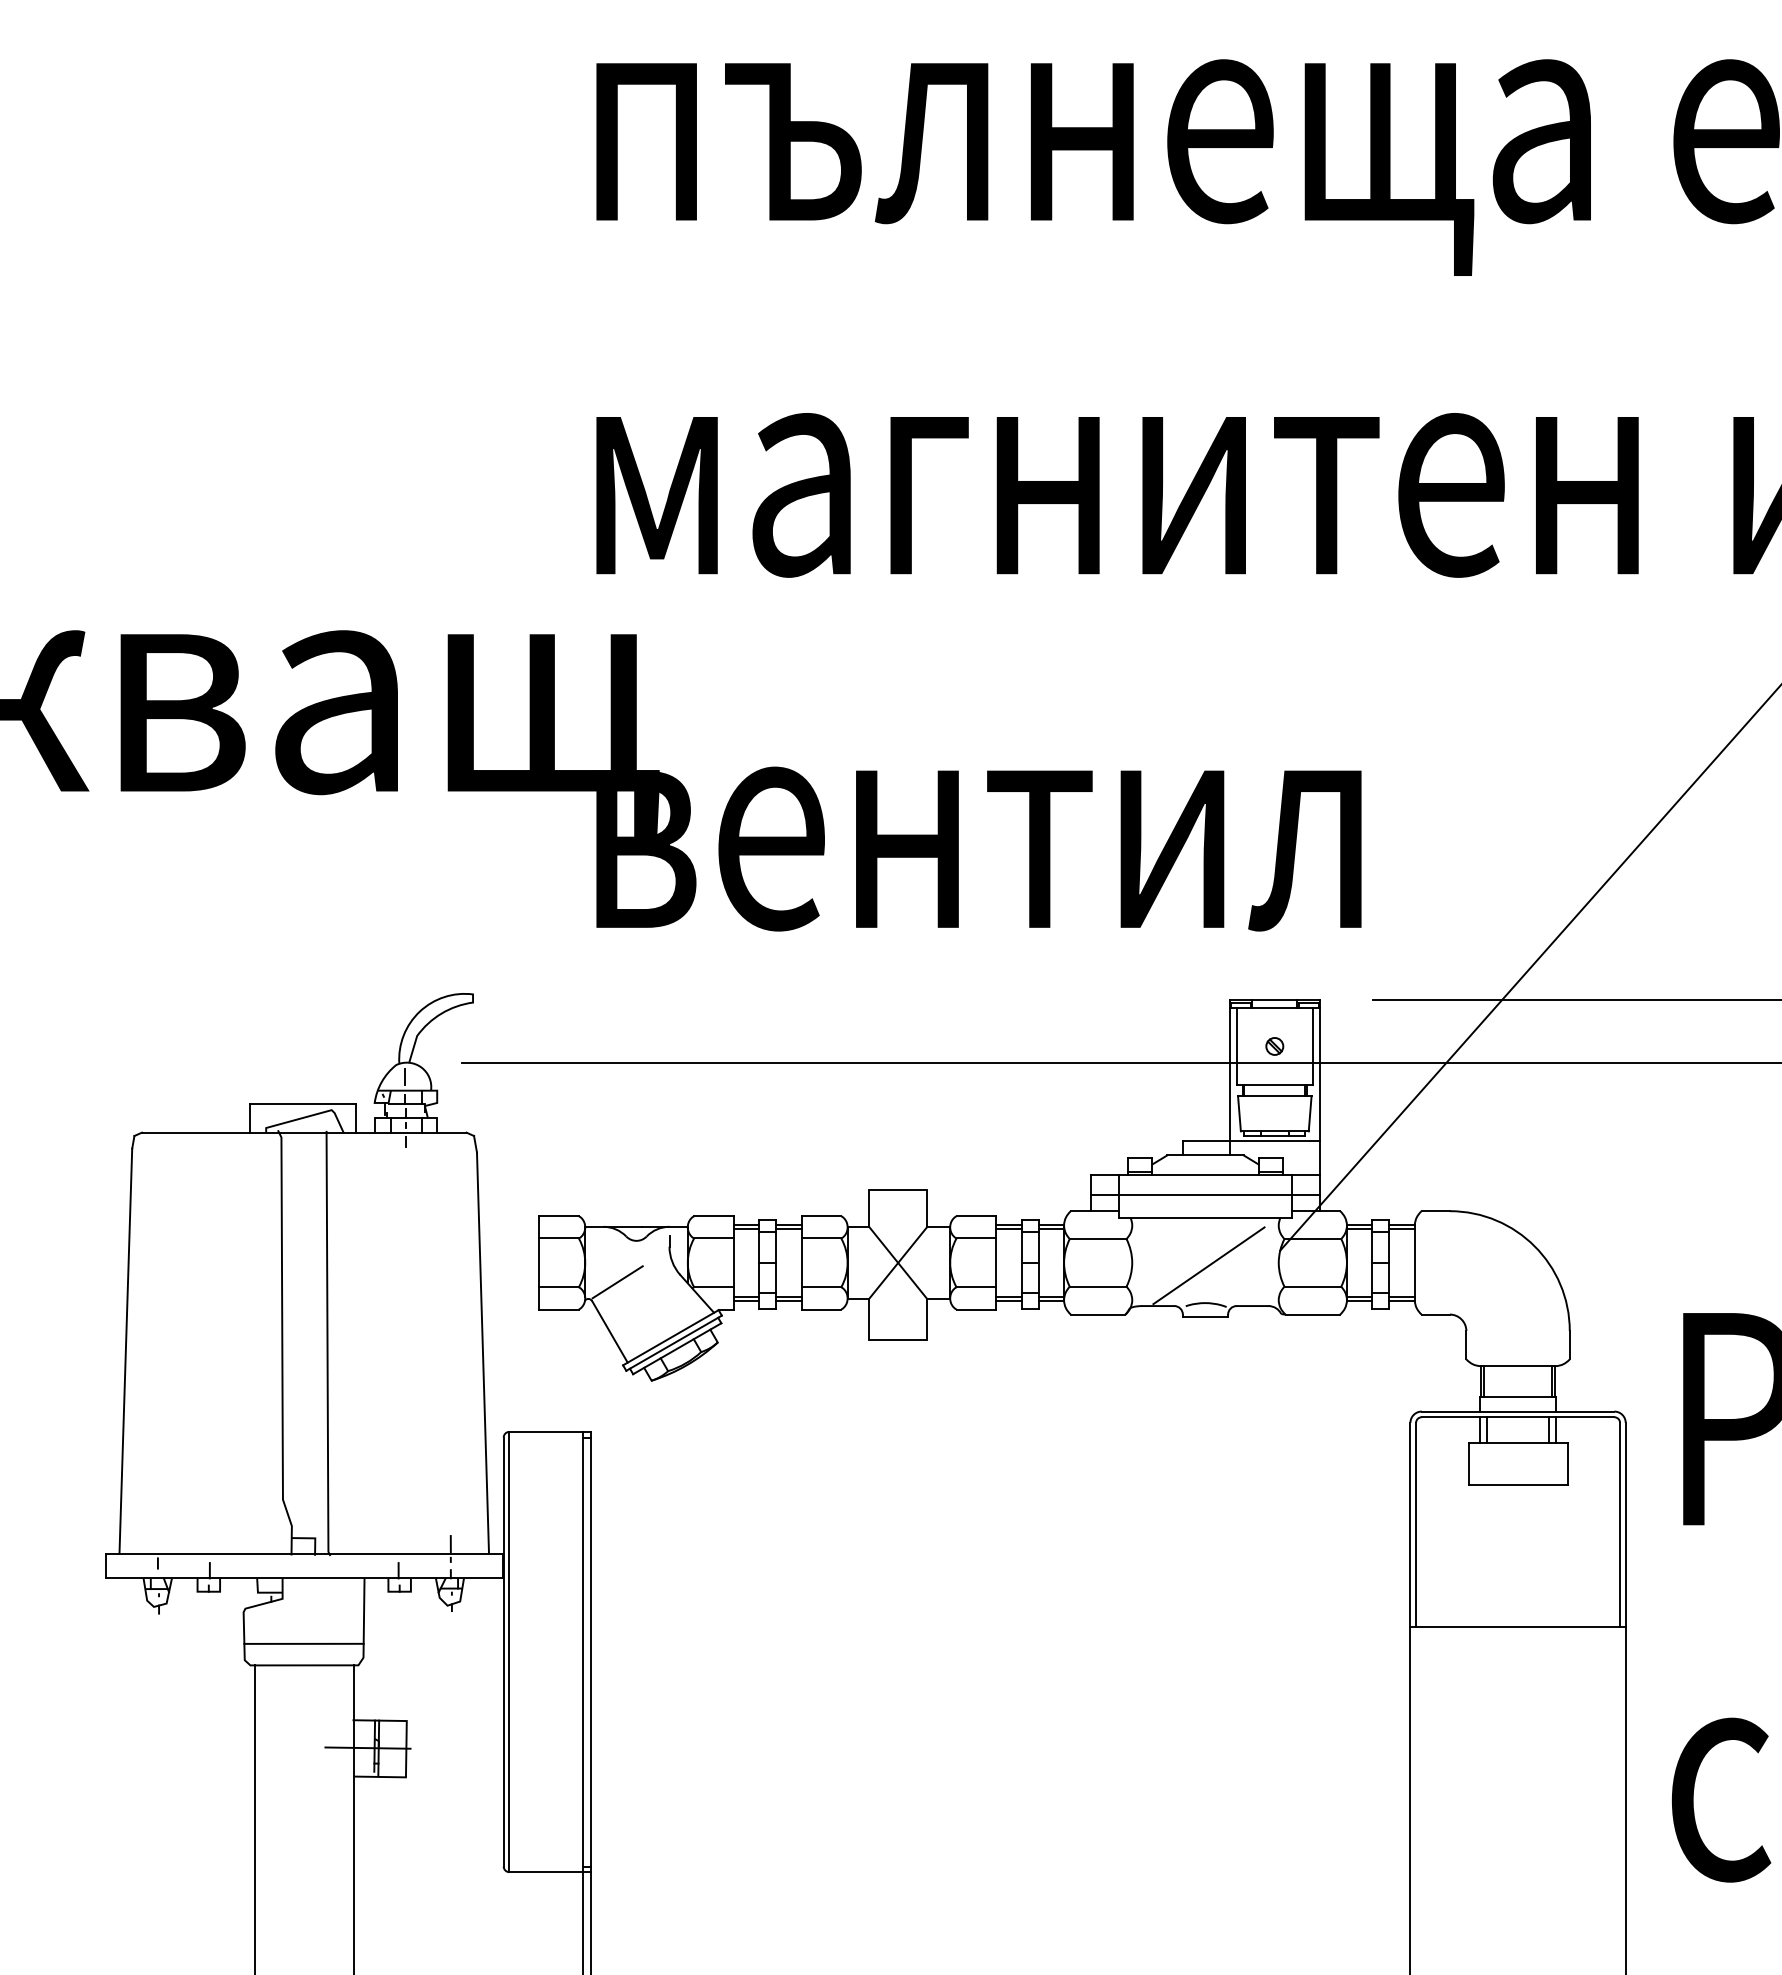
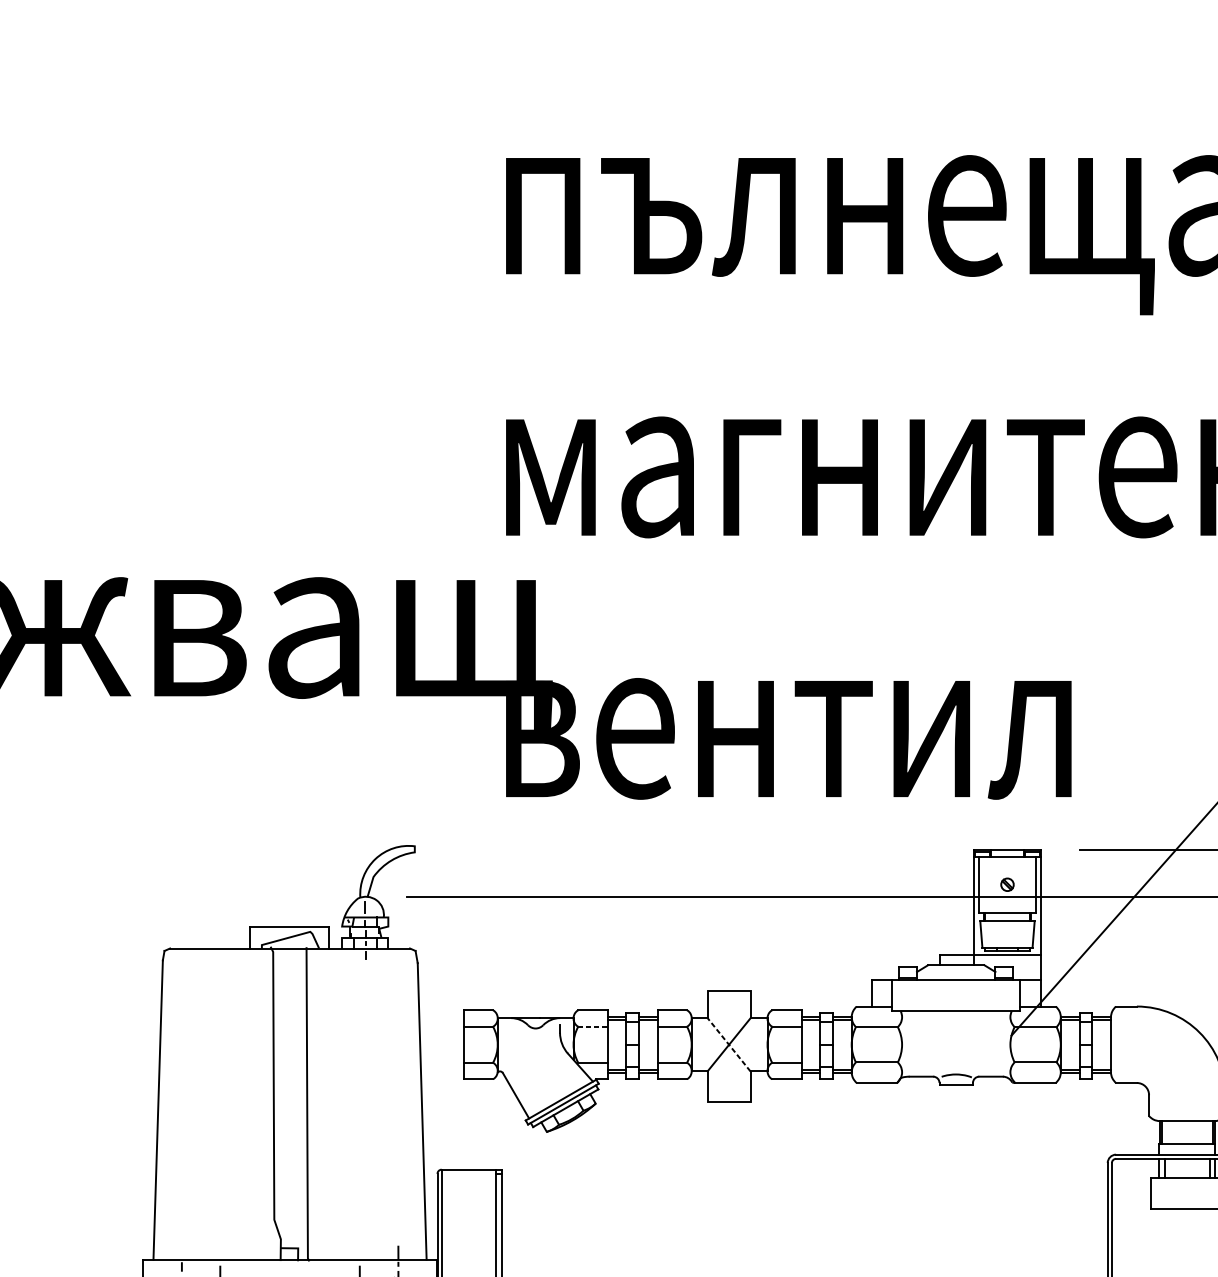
line: (1205, 1194) -> (956, 994), removed
line: (713, 1238) -> (592, 1026), solid -> dashed
line: (897, 1262) -> (728, 1044), solid -> dashed
line: (1208, 1265) -> (958, 1046), removed
line: (617, 1282) -> (521, 1059), removed

